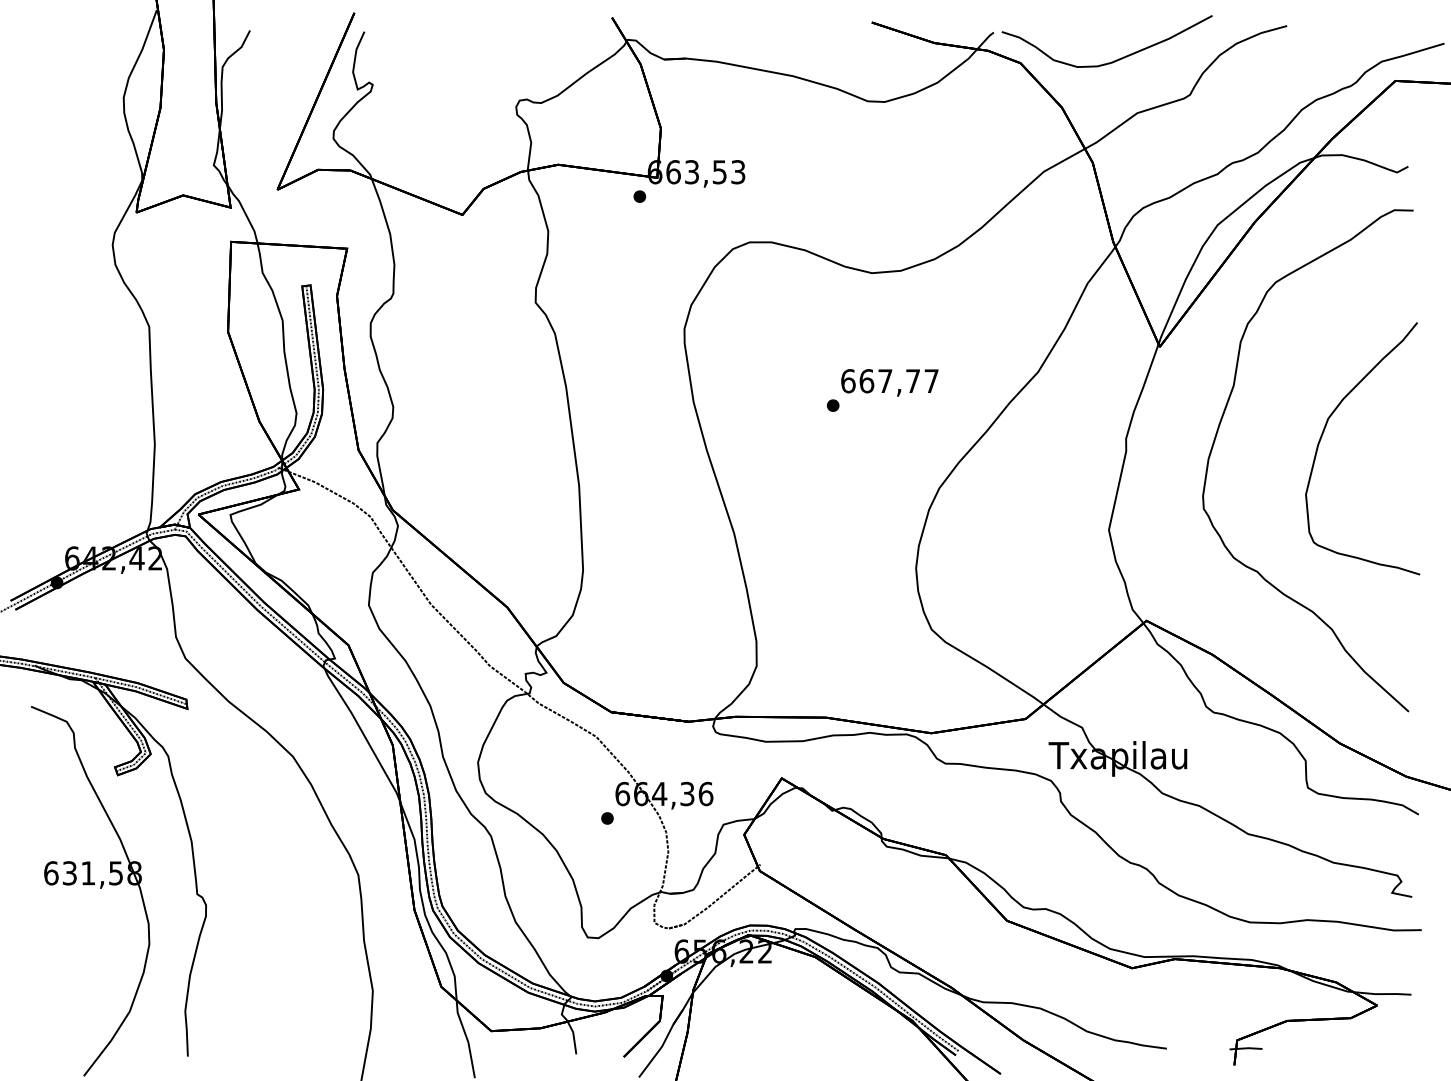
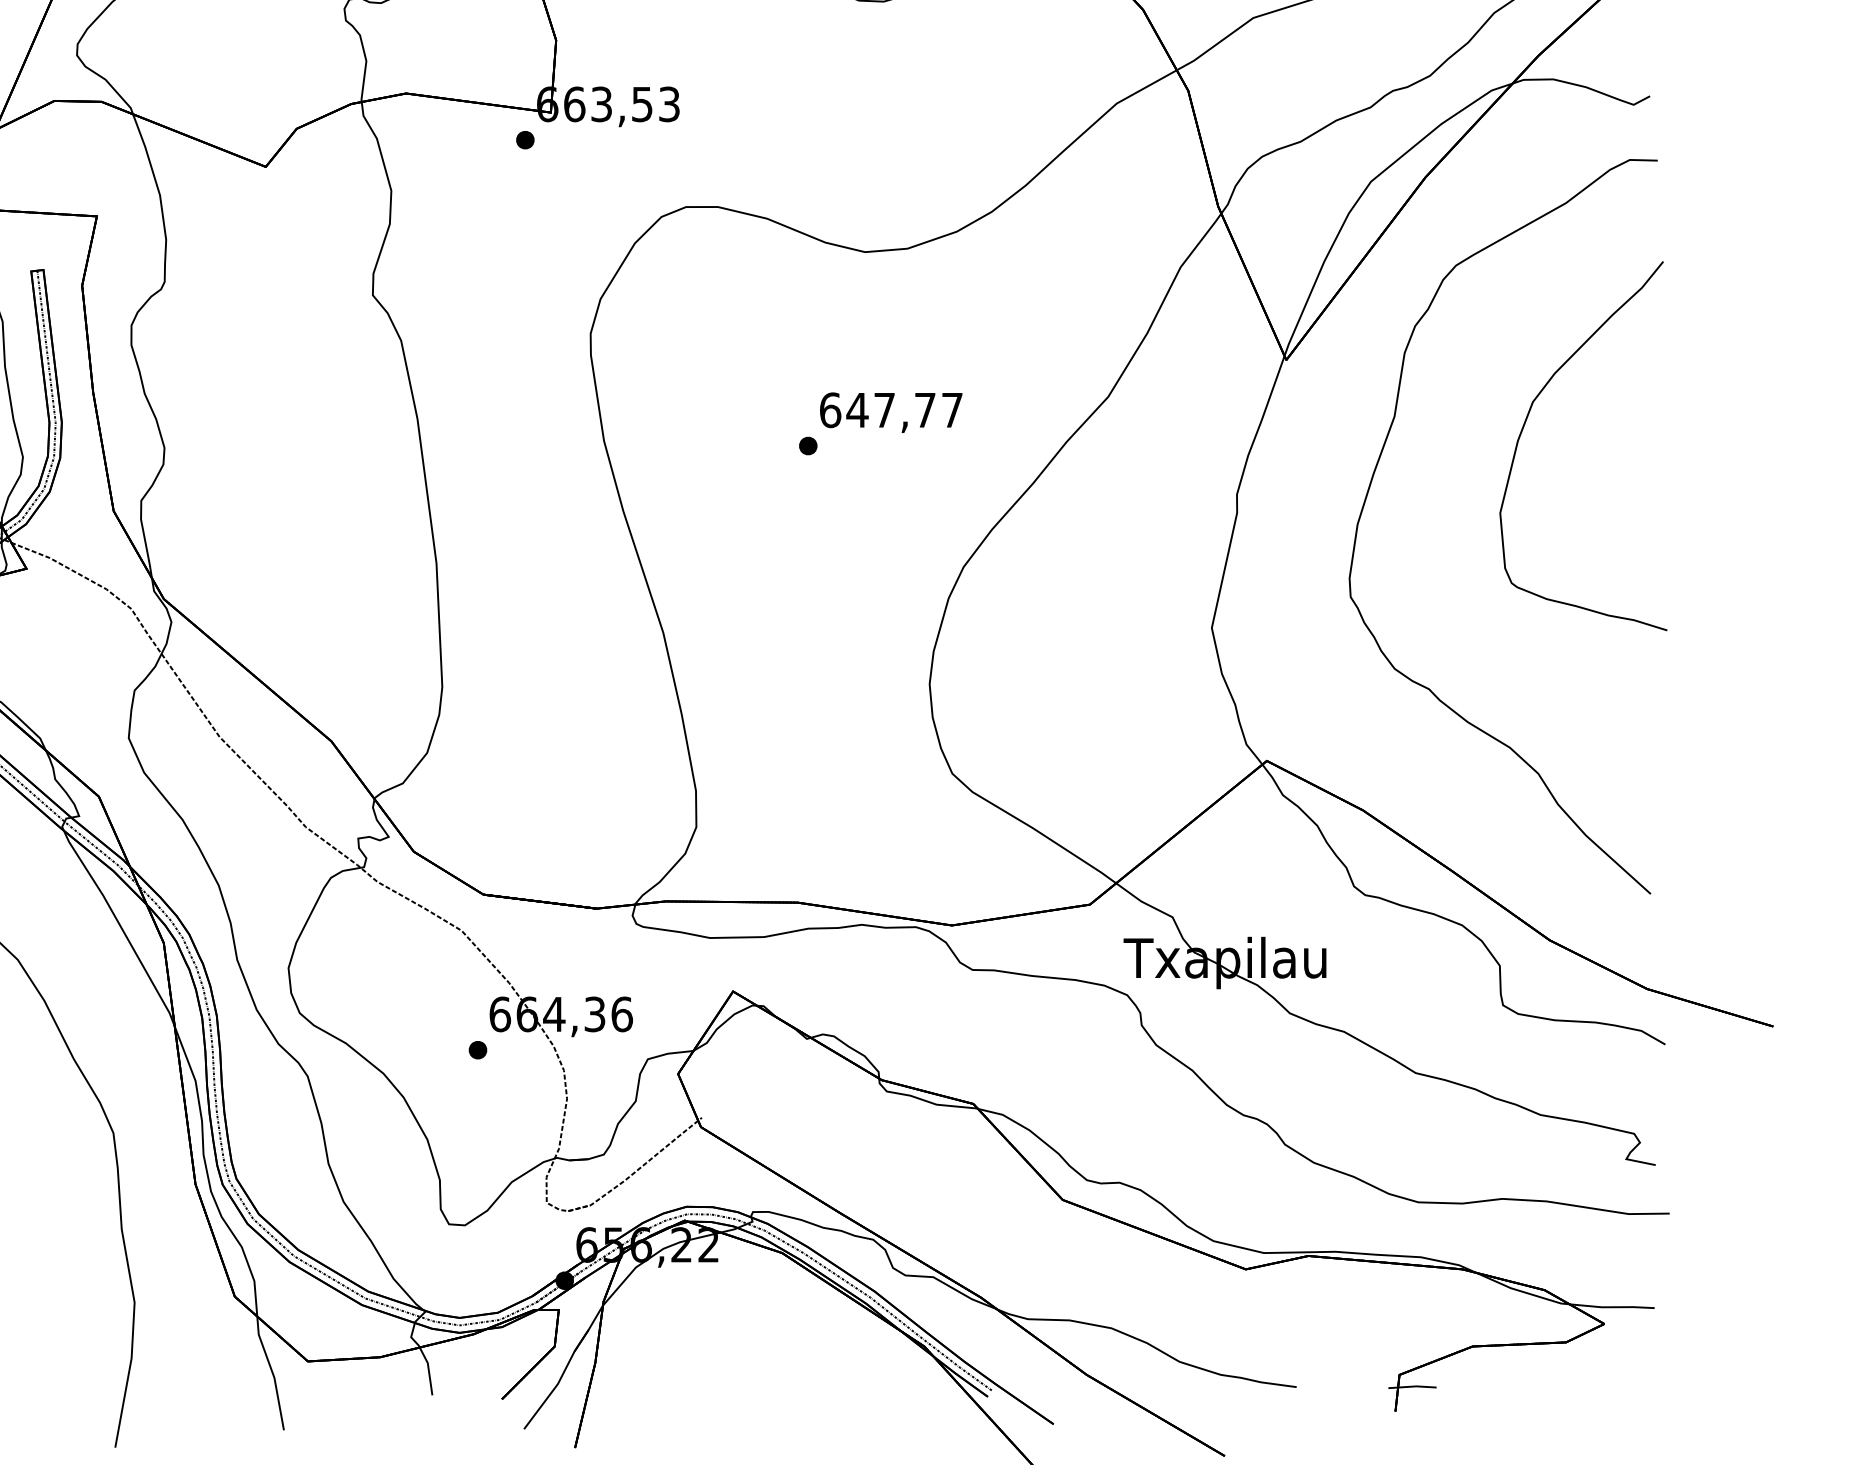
text: (866, 381) -> (857, 410), 667,77 -> 647,77
curve: (1323, 434) -> (1525, 425), moved

